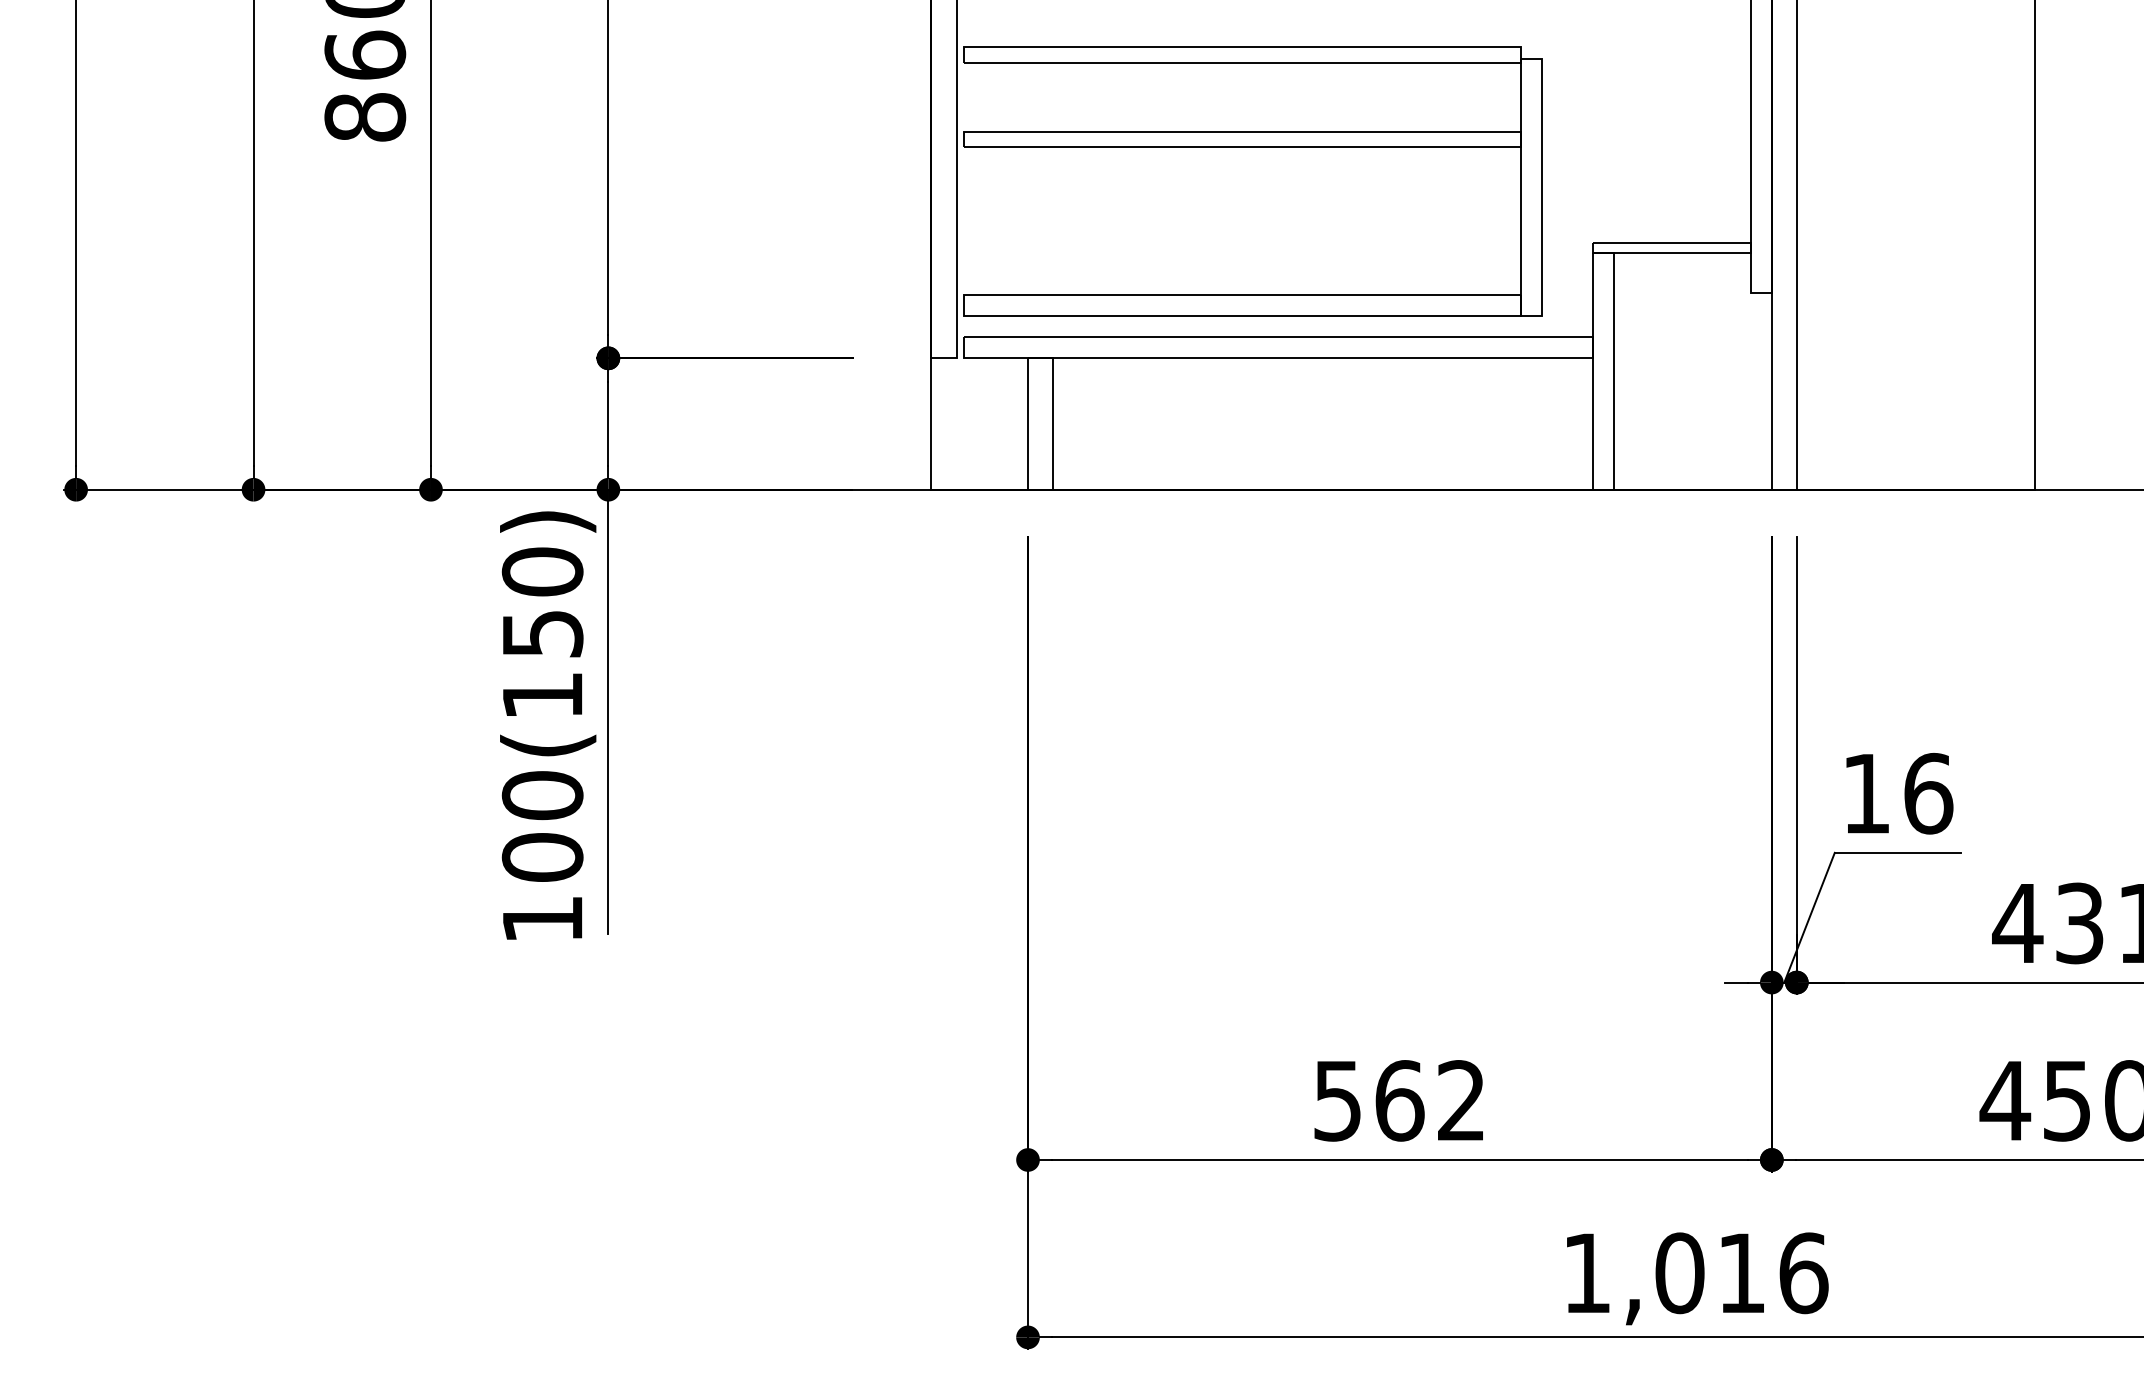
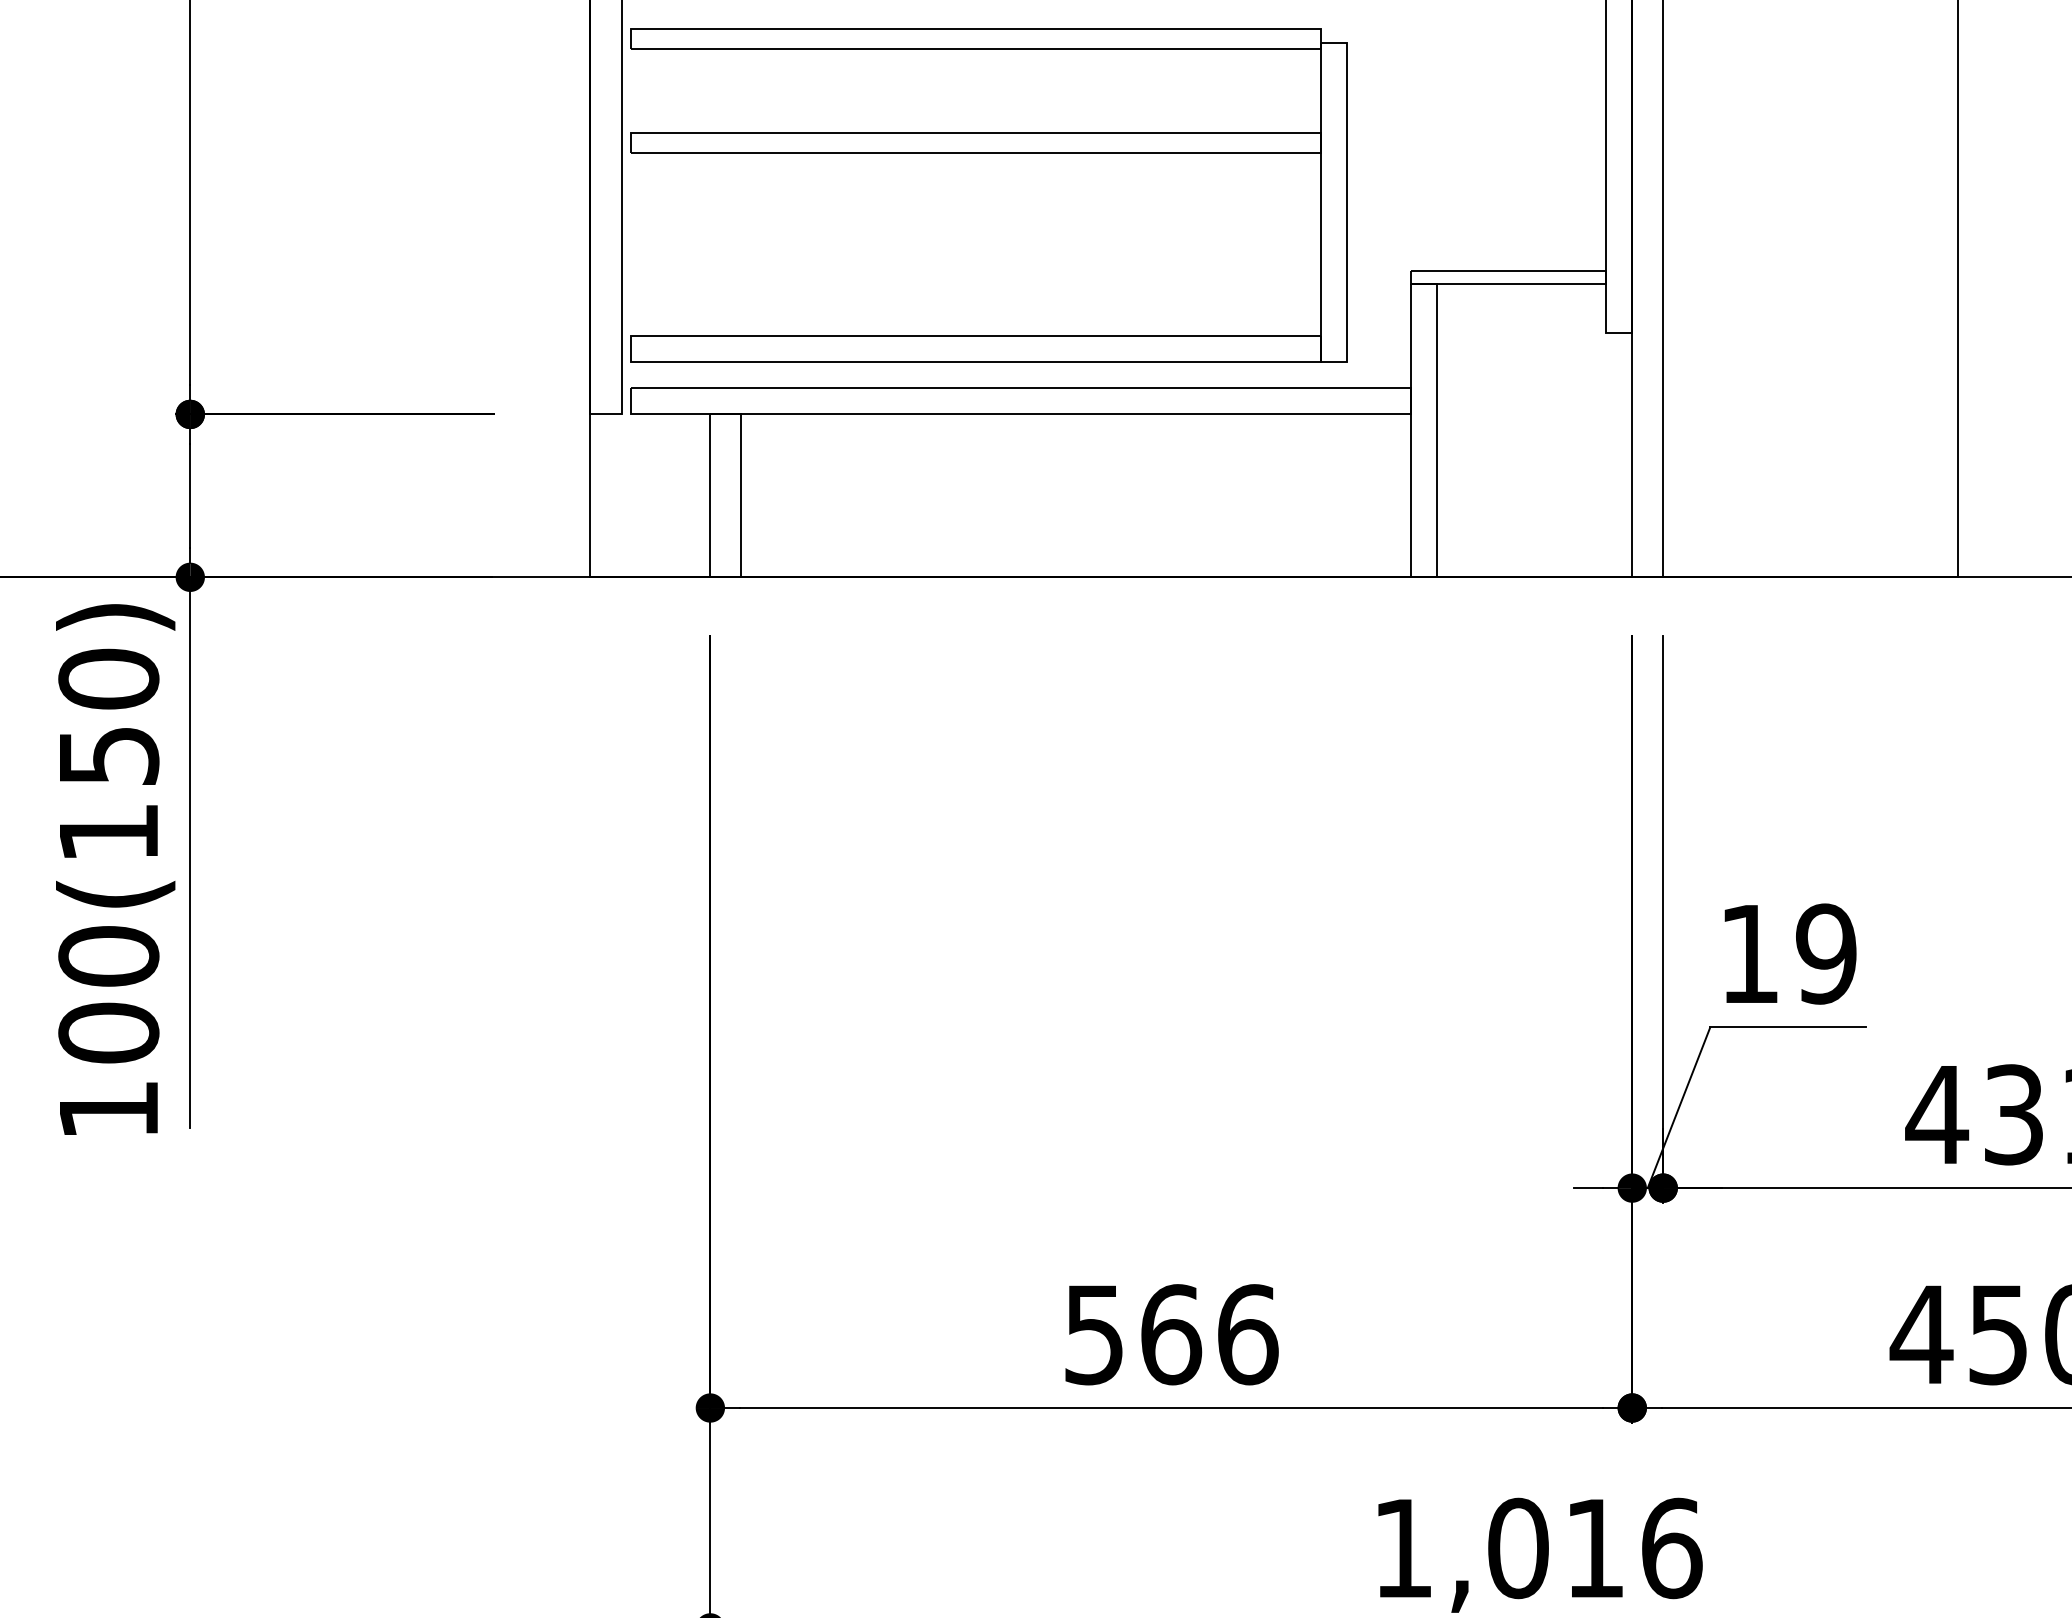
text: (1928, 793) -> (1826, 953), 16 -> 19
text: (1461, 1100) -> (1247, 1334), 562 -> 566

